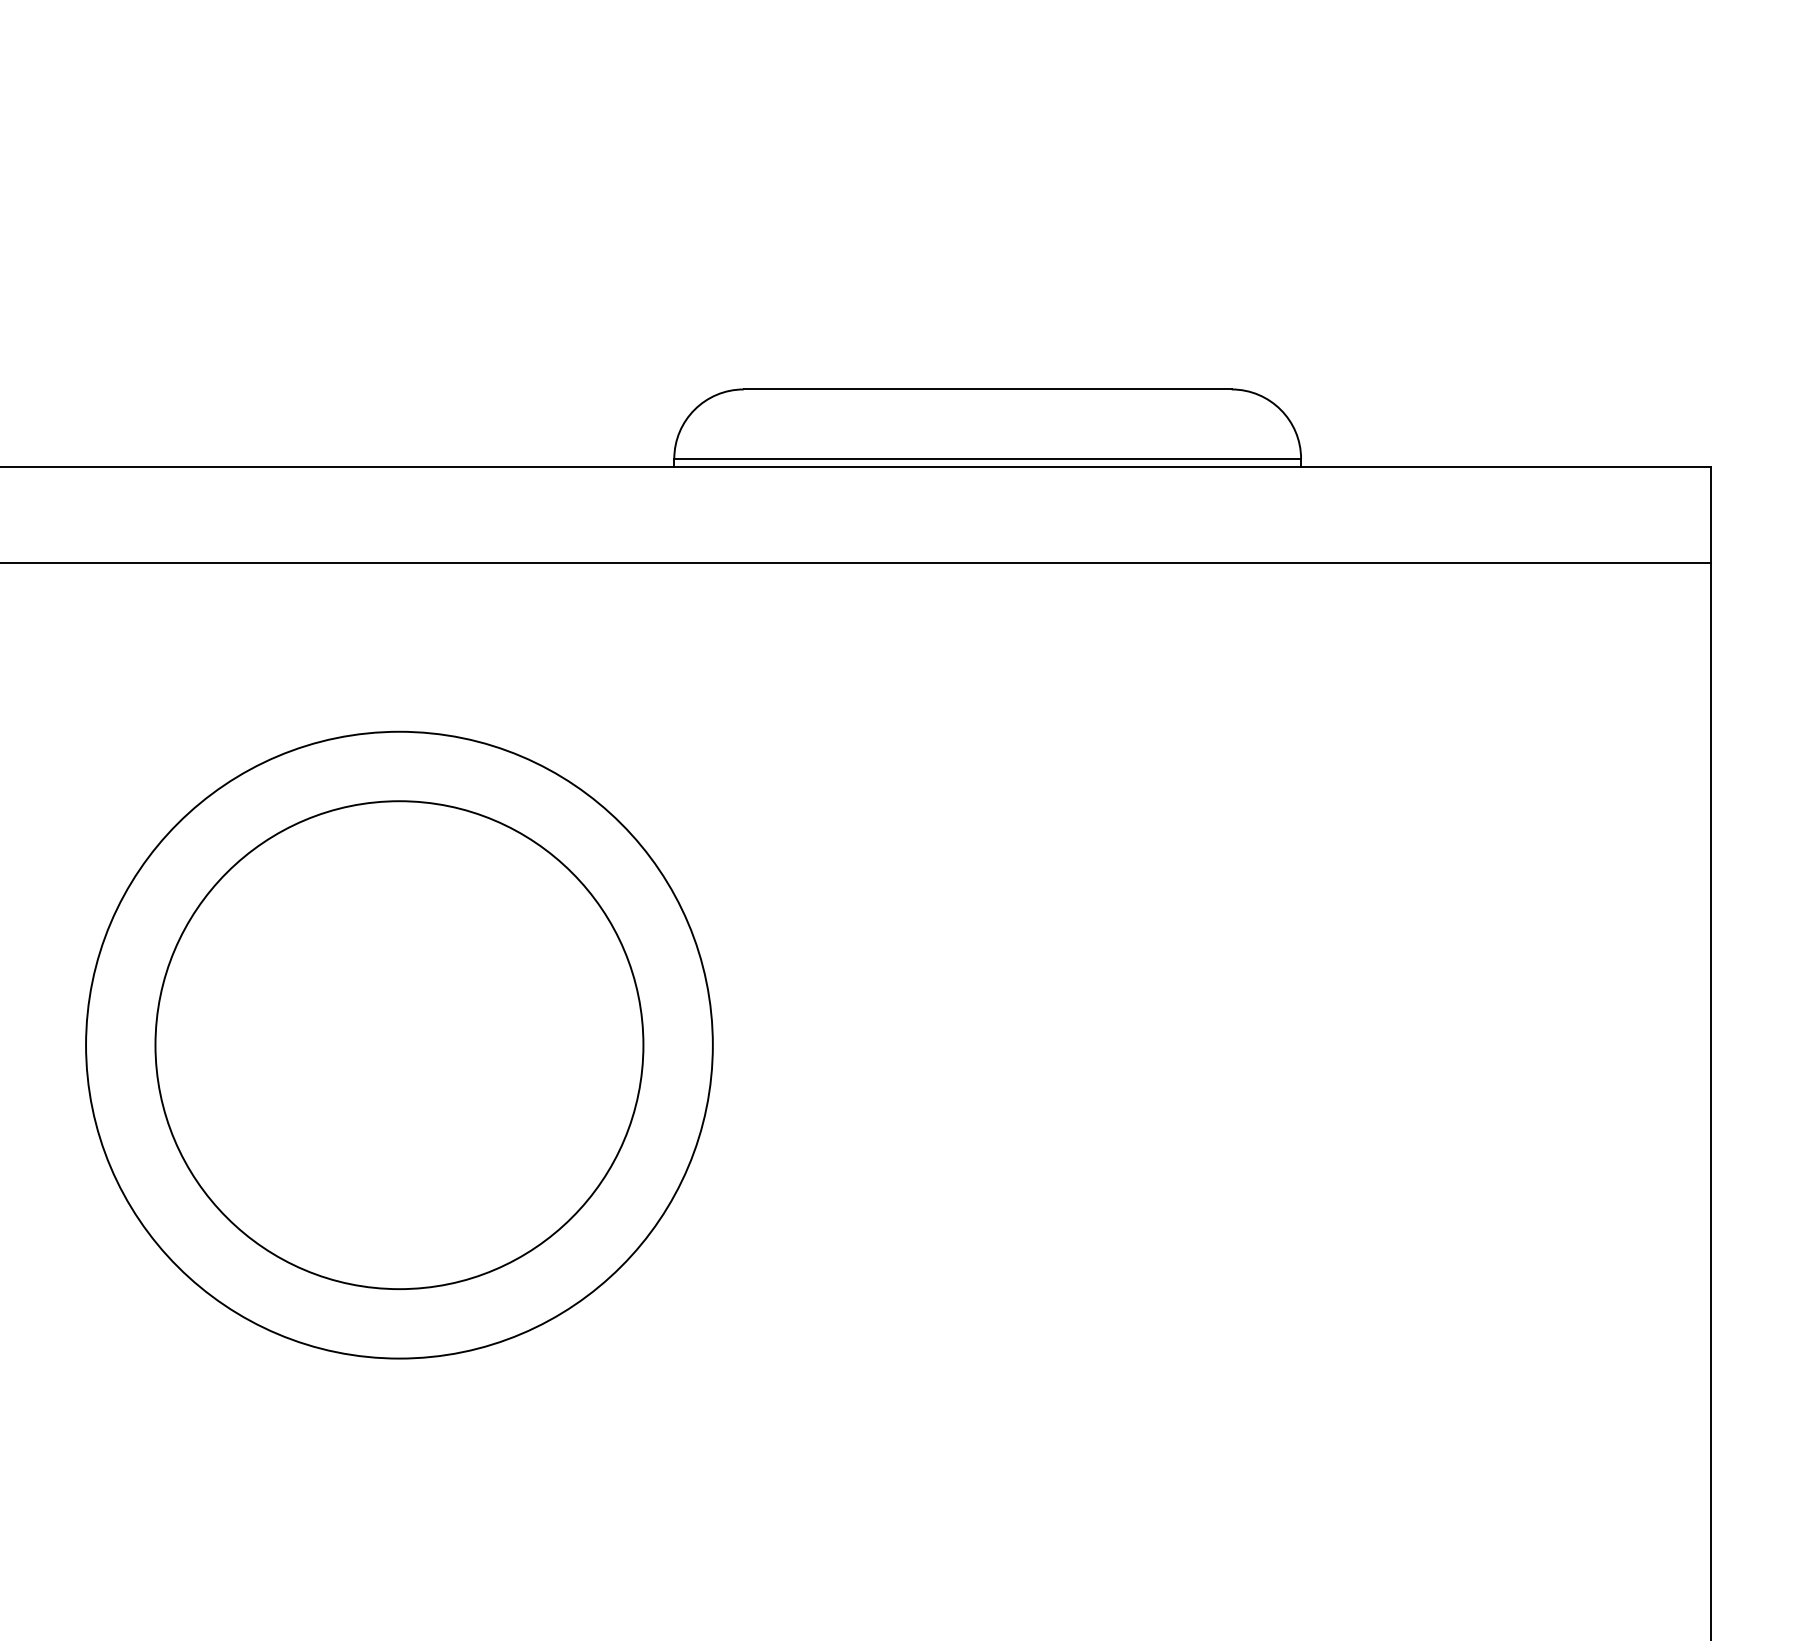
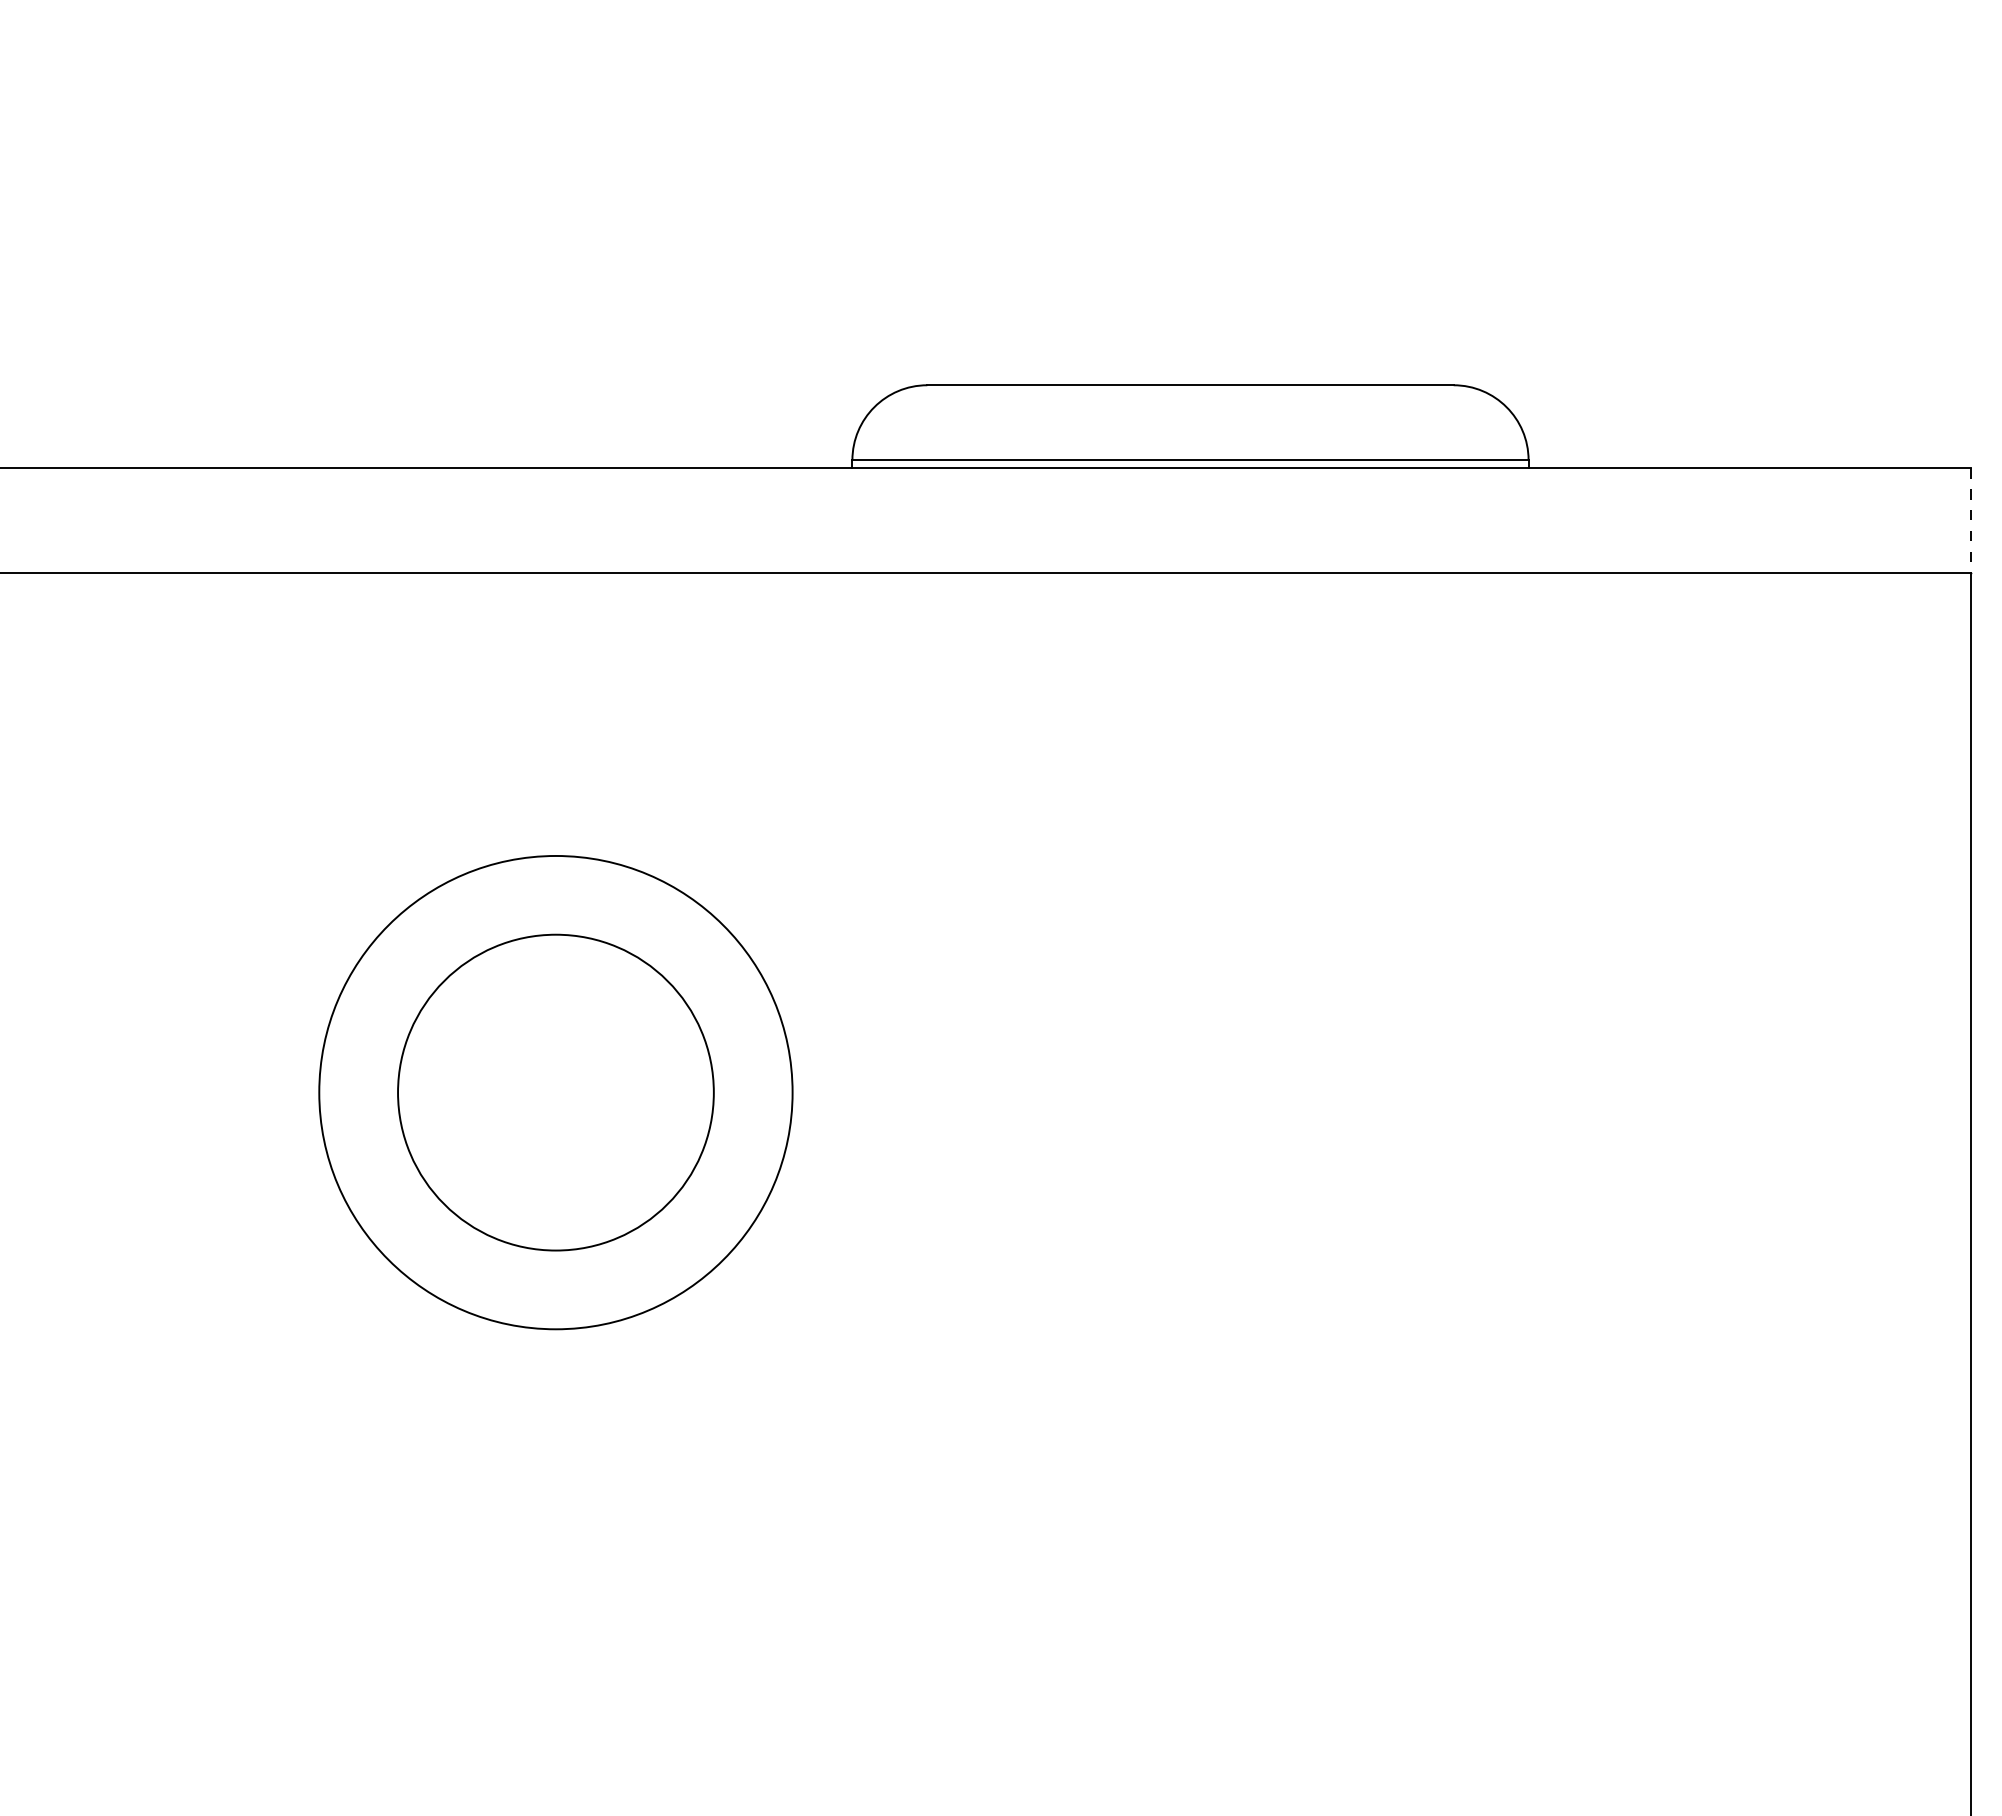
line: (1710, 515) -> (1970, 521), solid -> dashed
circle: (399, 1045) -> (555, 1092), size x0.6
circle: (399, 1045) -> (555, 1092), size x0.7

